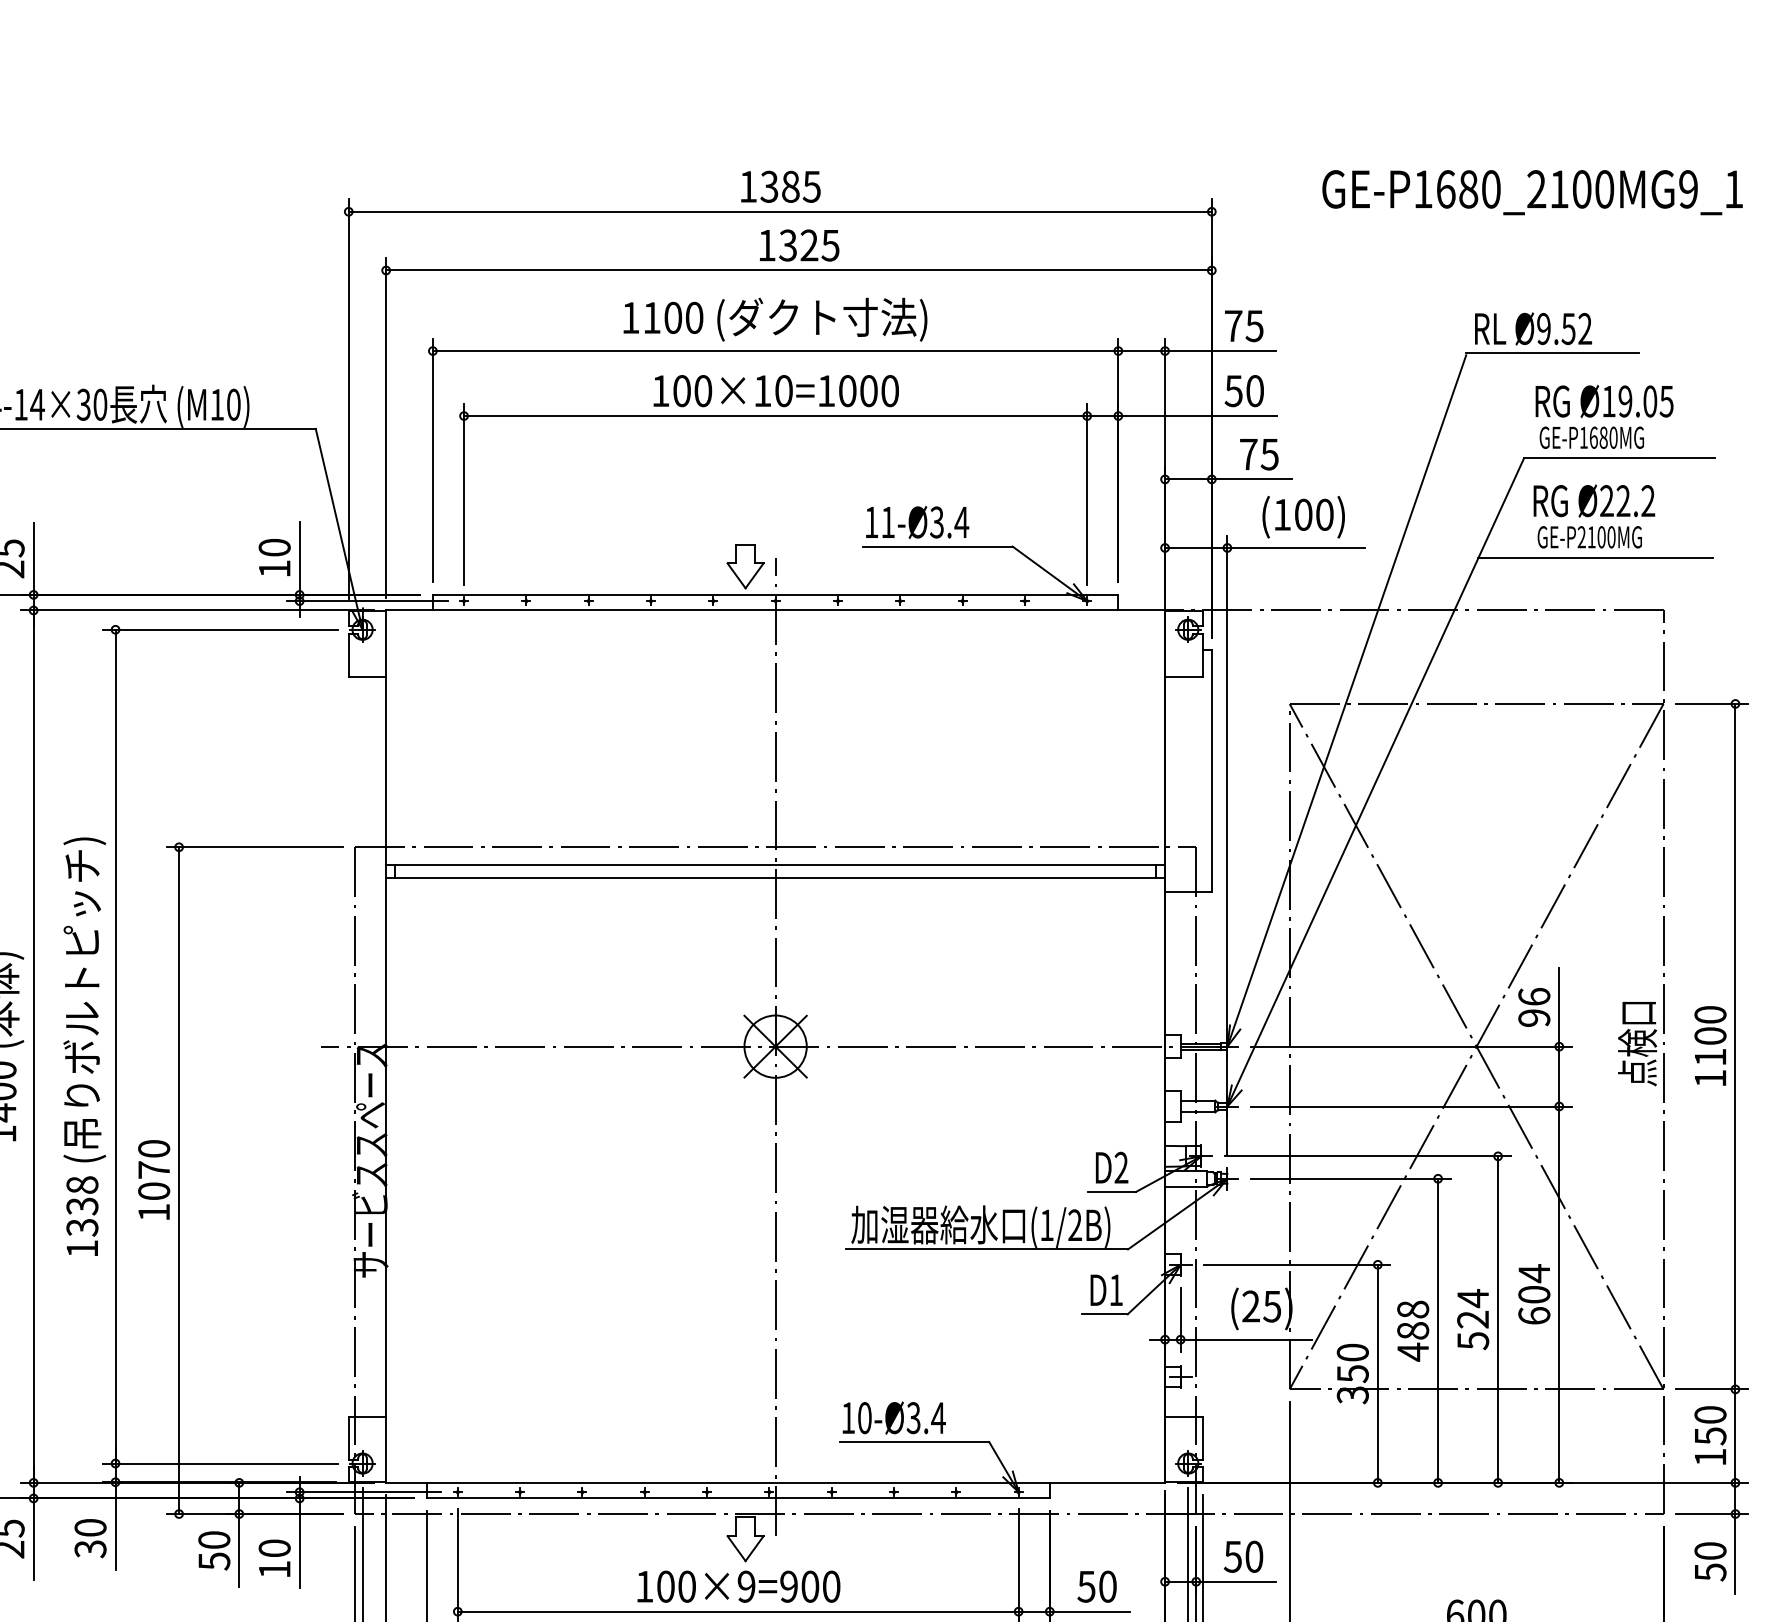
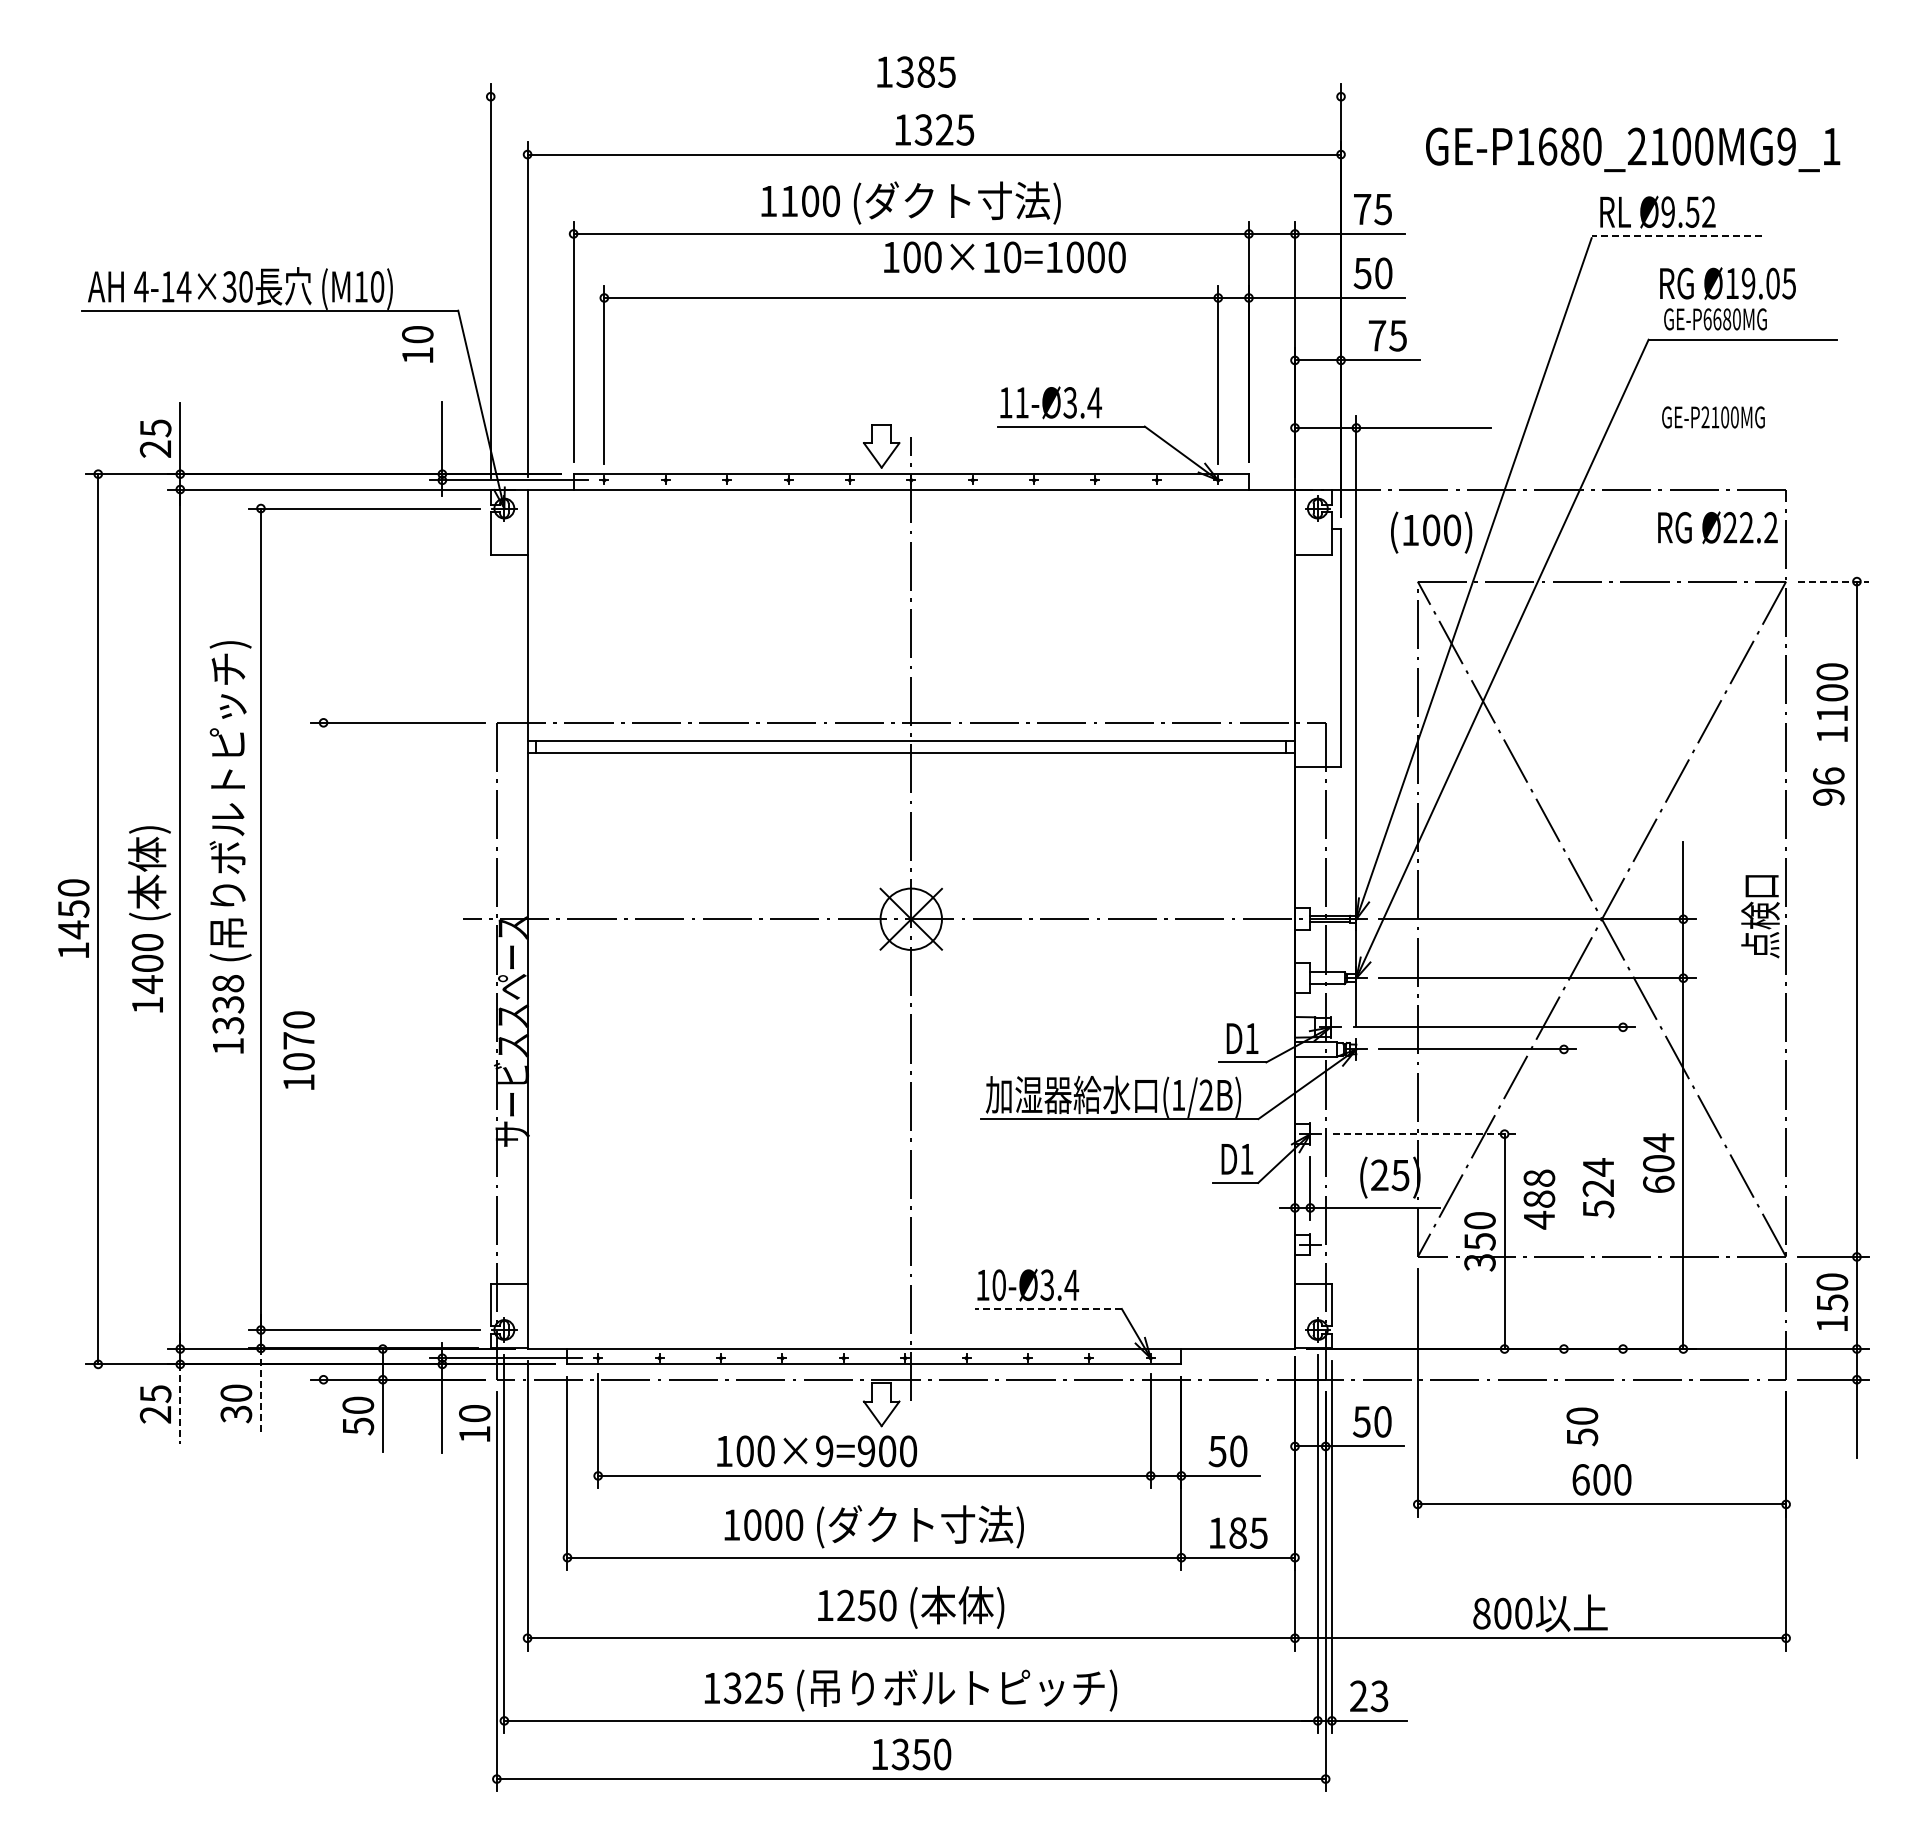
text: (1533, 192) -> (1633, 149), moved
line: (779, 211) -> (915, 96), removed
line: (1552, 352) -> (1676, 235), solid -> dashed
text: (775, 391) -> (1004, 257), moved
text: (1583, 437) -> (1707, 319), GE-P1680MG -> GE-P6680MG
text: (1593, 500) -> (1717, 527), moved
text: (1303, 517) -> (1431, 532), moved
text: (274, 557) -> (417, 344), moved
line: (1595, 557) -> (1719, 437), removed
line: (1712, 703) -> (1834, 581), solid -> dashed
text: (1534, 1007) -> (1828, 786), moved
text: (1710, 1045) -> (1832, 702), moved
text: (84, 1046) -> (230, 847), moved
text: (1120, 1166) -> (1251, 1037), D2 -> D1
line: (179, 1179) -> (323, 1050), removed
line: (1297, 1265) -> (1425, 1134), solid -> dashed
line: (1498, 1319) -> (1623, 1188), removed
line: (1437, 1331) -> (1563, 1199), removed
line: (913, 1442) -> (1047, 1309), solid -> dashed
line: (115, 1526) -> (260, 1392), solid -> dashed
line: (33, 1539) -> (180, 1404), solid -> dashed
text: (274, 1558) -> (474, 1423), moved
text: (1710, 1561) -> (1582, 1426), moved
text: (739, 1586) -> (817, 1451), moved

